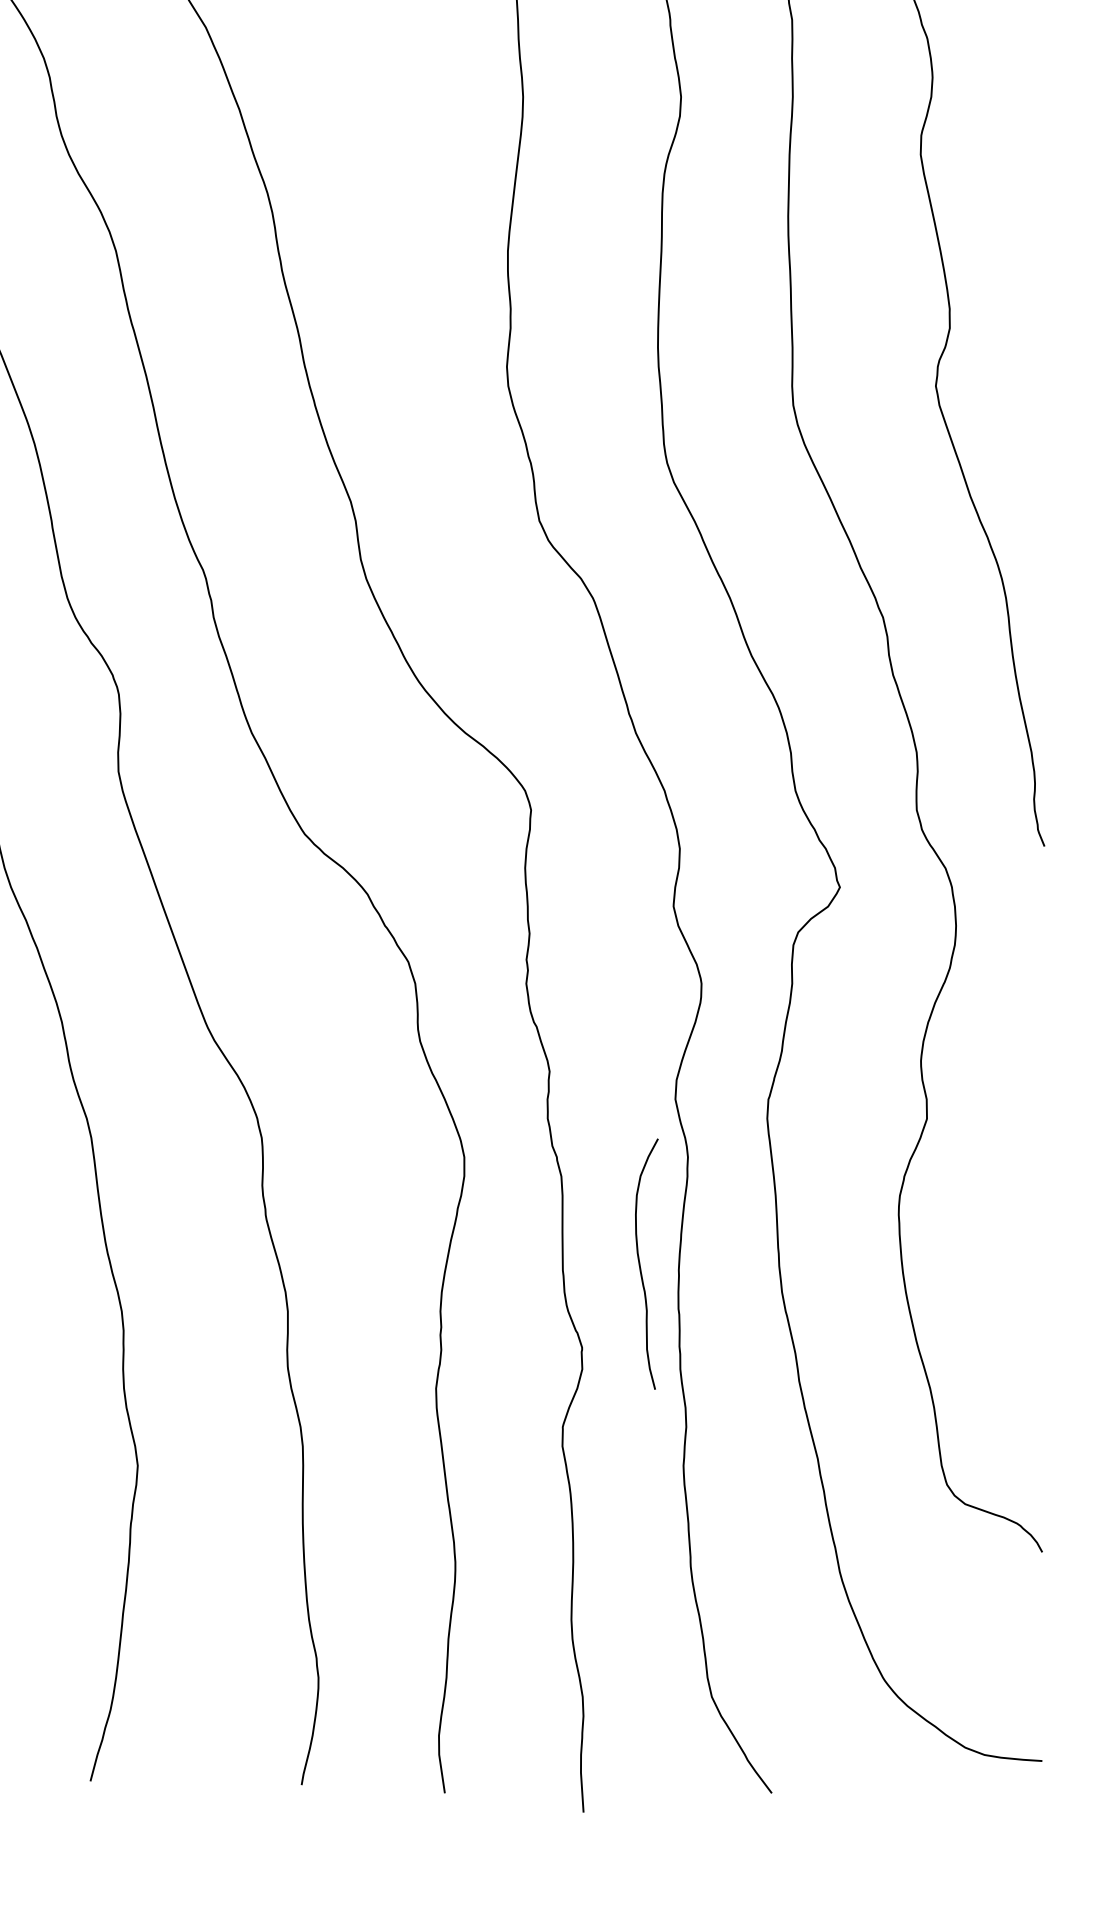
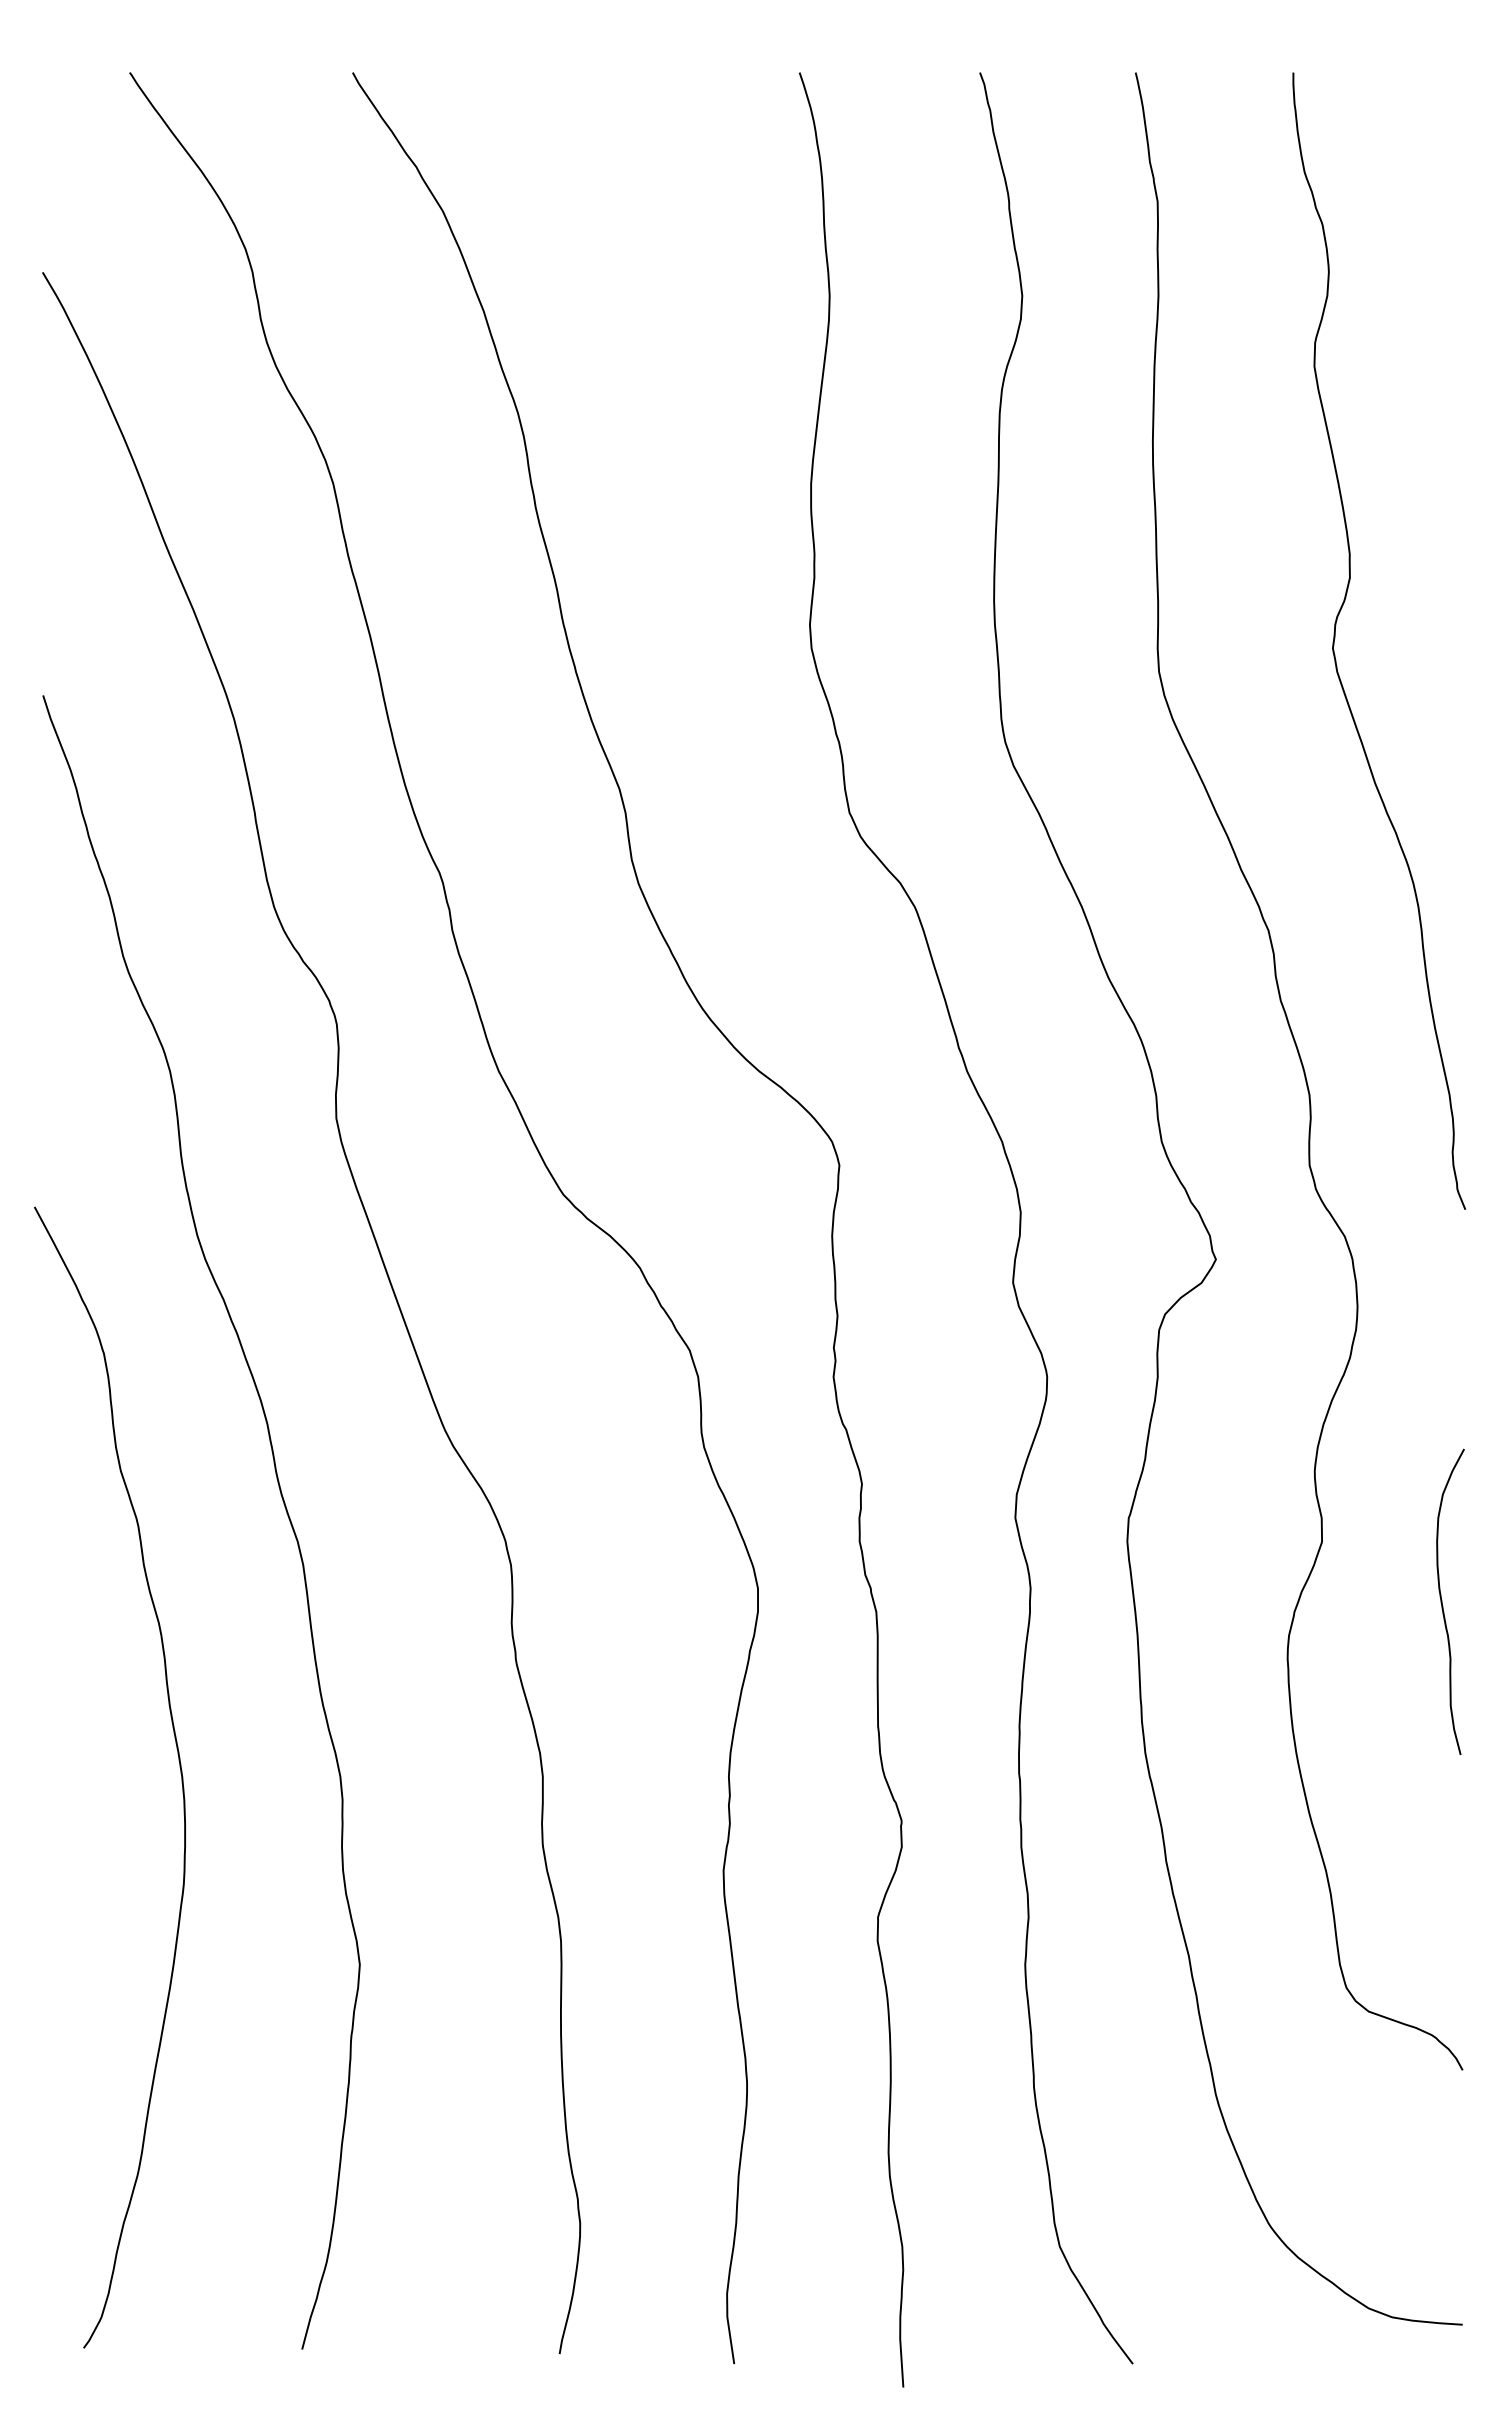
curve: (640, 1263) -> (1442, 1601), moved

